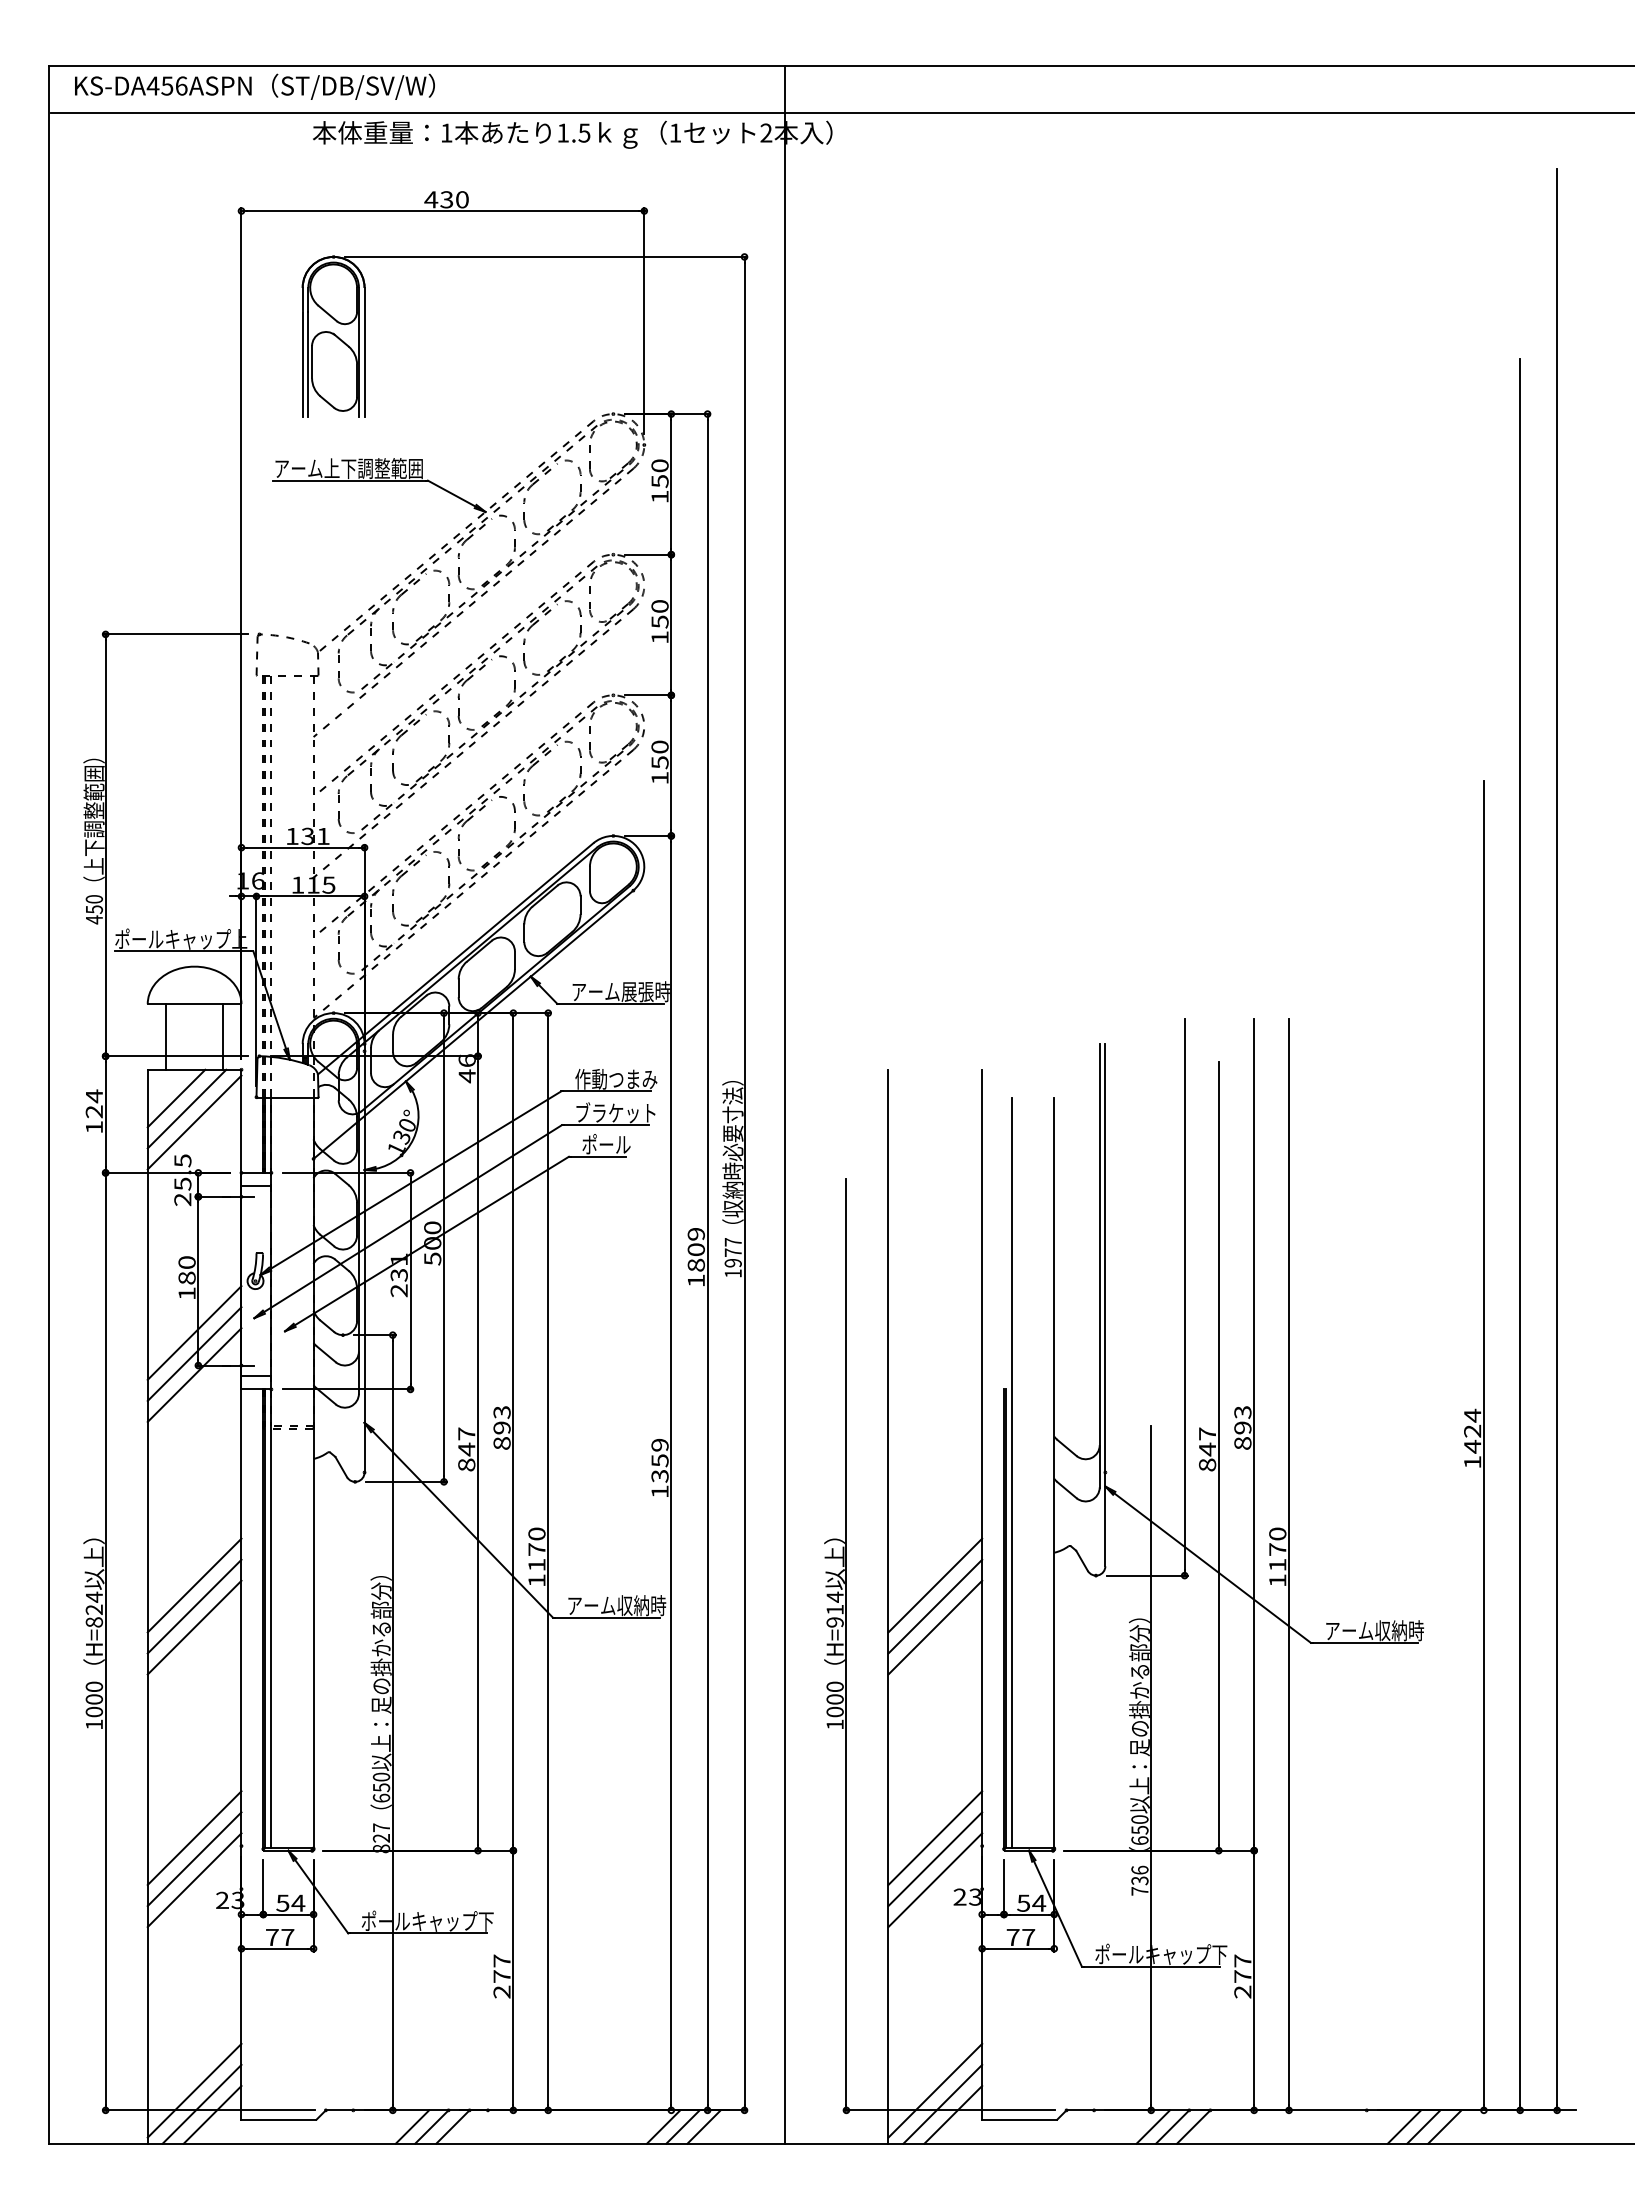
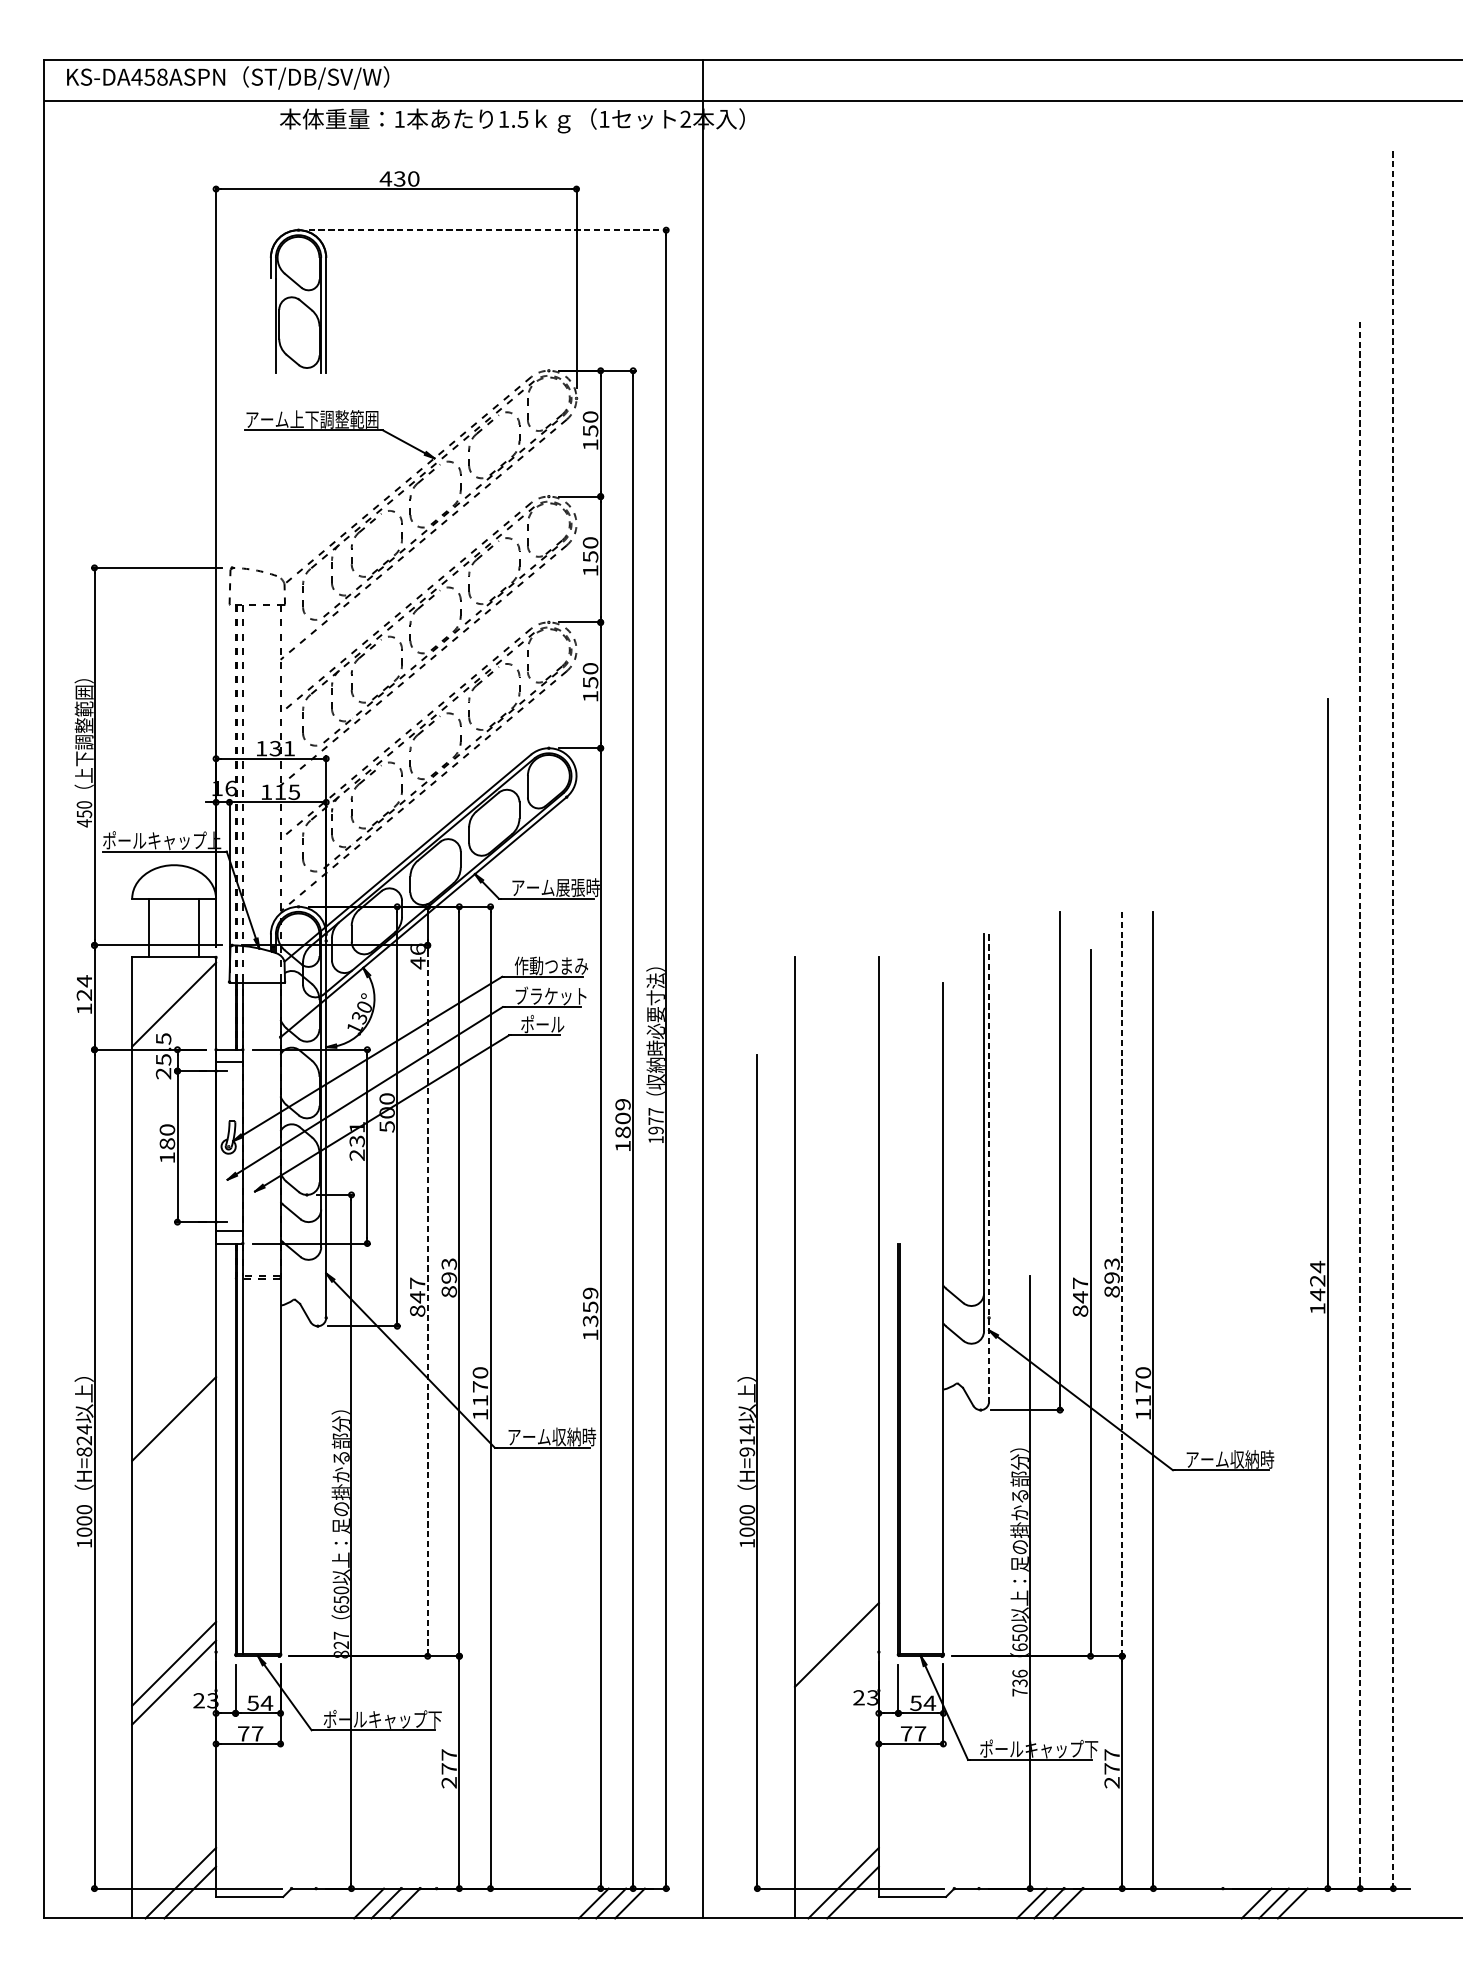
text: (181, 85) -> (162, 76), KS-DA456ASPN -> KS-DA458ASPN
line: (546, 256) -> (489, 229), solid -> dashed
line: (302, 364) -> (270, 326), removed
line: (176, 1098) -> (157, 983), removed
line: (186, 1108) -> (166, 992), removed
line: (1557, 1136) -> (1393, 1017), solid -> dashed
line: (1520, 1232) -> (1360, 1103), solid -> dashed
line: (1105, 1305) -> (989, 1168), solid -> dashed
line: (194, 1332) -> (174, 1192), removed
line: (194, 1353) -> (174, 1211), removed
line: (194, 1374) -> (174, 1230), removed
line: (1254, 1432) -> (1122, 1282), solid -> dashed
line: (478, 1453) -> (428, 1300), solid -> dashed
line: (1012, 1472) -> (905, 1317), removed
line: (935, 1585) -> (837, 1418), removed
line: (194, 1606) -> (174, 1437), removed
line: (935, 1606) -> (837, 1437), removed
line: (194, 1627) -> (174, 1456), removed
line: (935, 1627) -> (837, 1456), removed
line: (194, 1837) -> (174, 1644), removed
line: (935, 1859) -> (837, 1664), removed
line: (935, 1880) -> (837, 1682), removed
line: (194, 2090) -> (174, 1870), removed
line: (935, 2090) -> (837, 1870), removed

